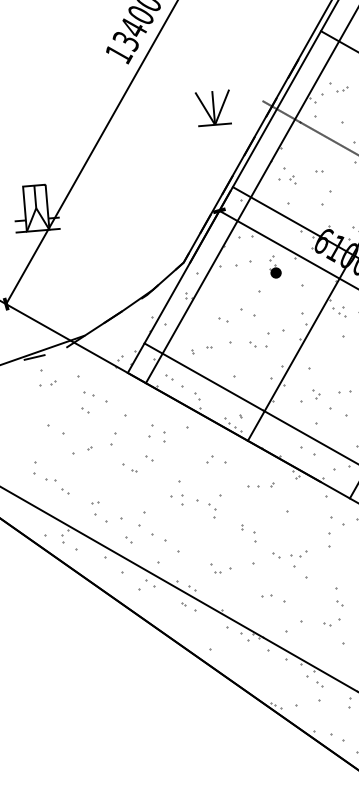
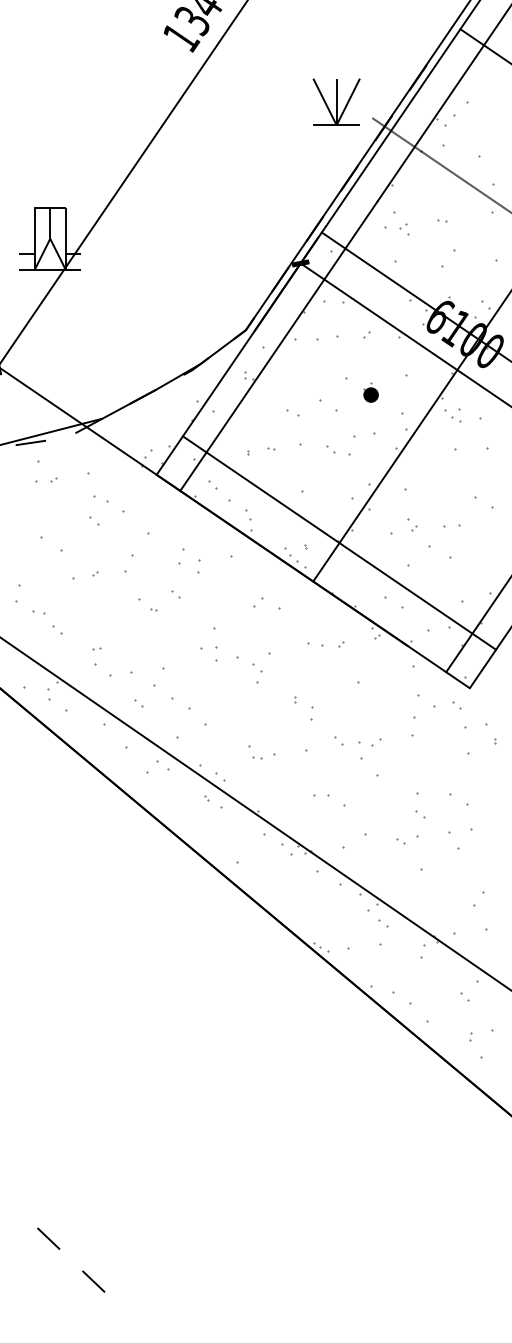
part: (341, 88) -> (482, 110), removed
part: (213, 107) -> (336, 101), moved
part: (275, 271) -> (370, 392), moved

